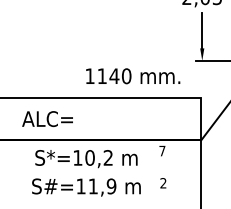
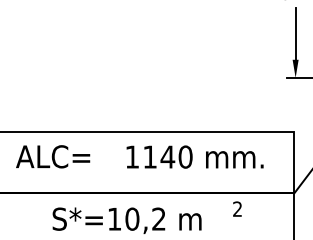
text: (133, 76) -> (195, 157), moved
text: (47, 119) -> (52, 157), moved
text: (162, 150) -> (237, 208), 7 -> 2

